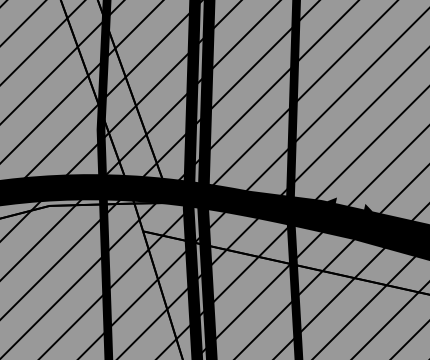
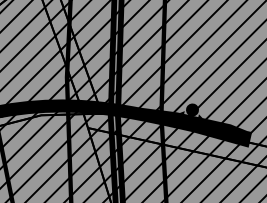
fill: (352, 194) -> (192, 109), added

